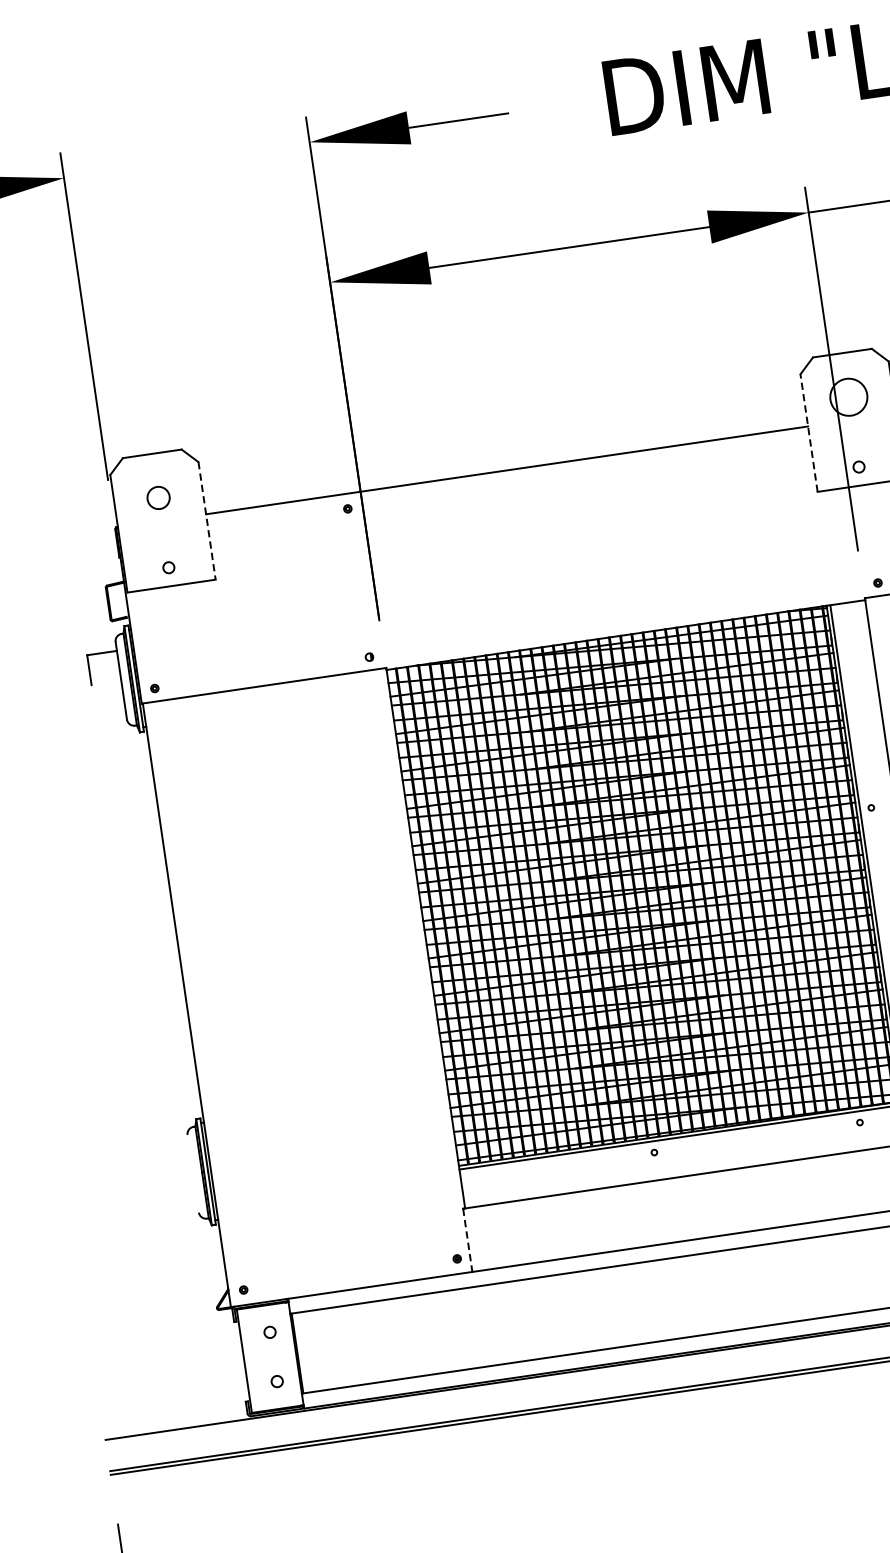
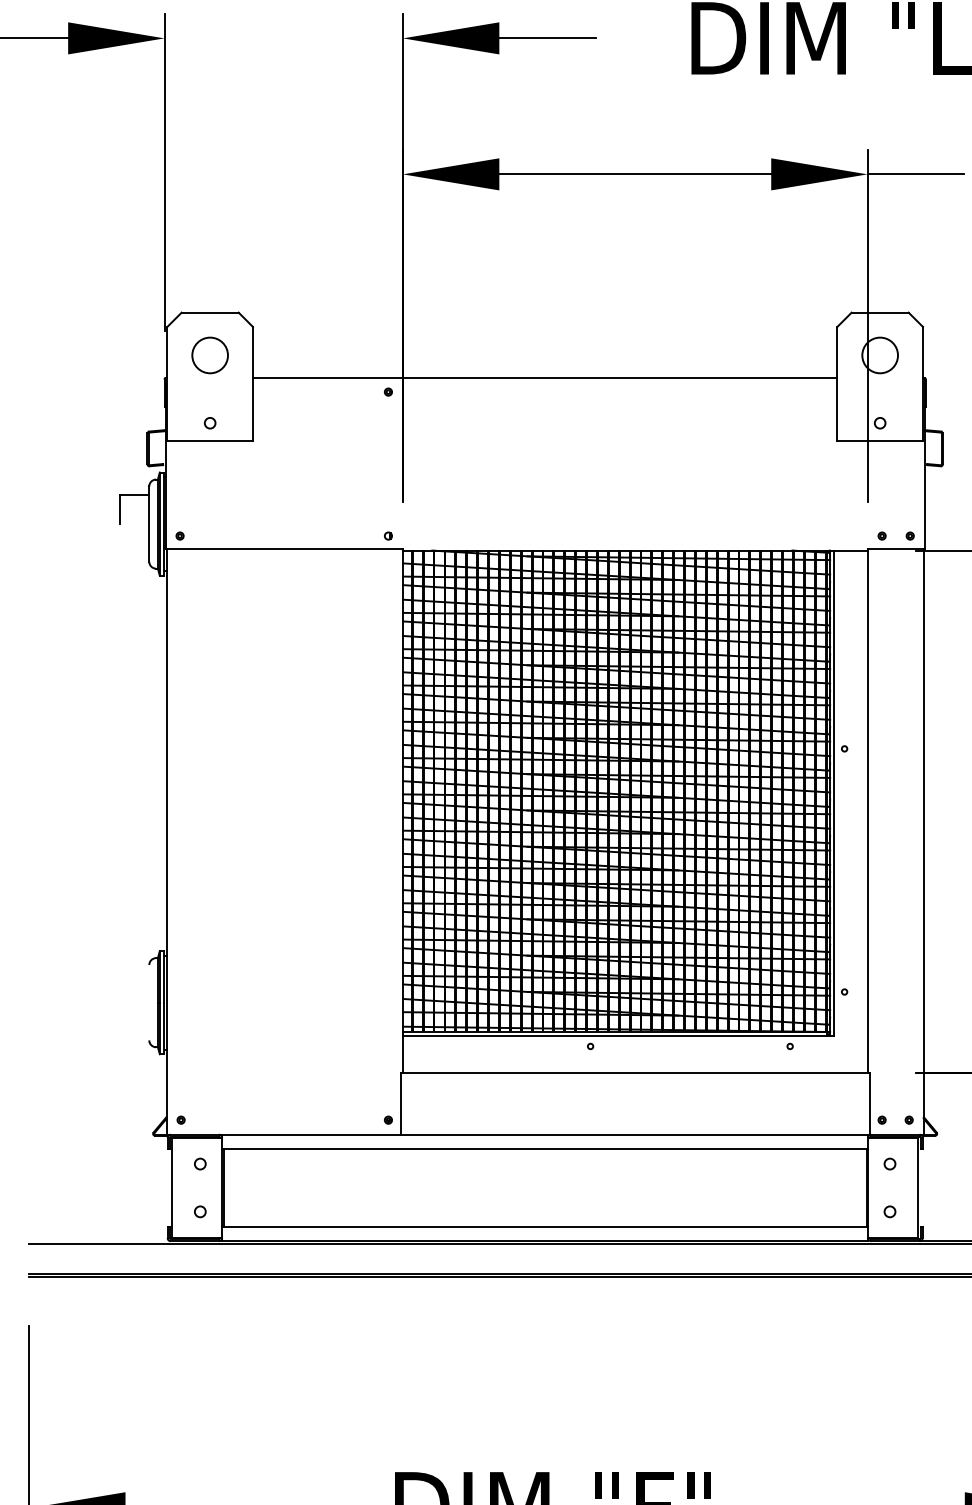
line: (809, 432) -> (837, 383), dashed -> solid
circle: (158, 498) -> (209, 355), size x1.67
line: (206, 521) -> (252, 384), dashed -> solid
line: (468, 1240) -> (401, 1104), dashed -> solid

